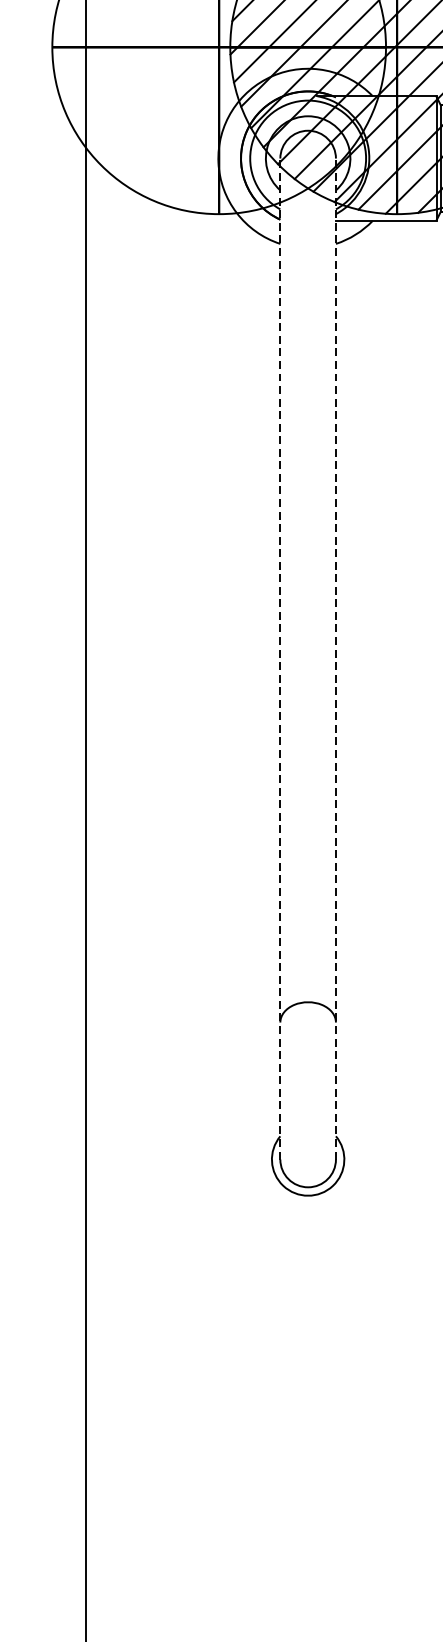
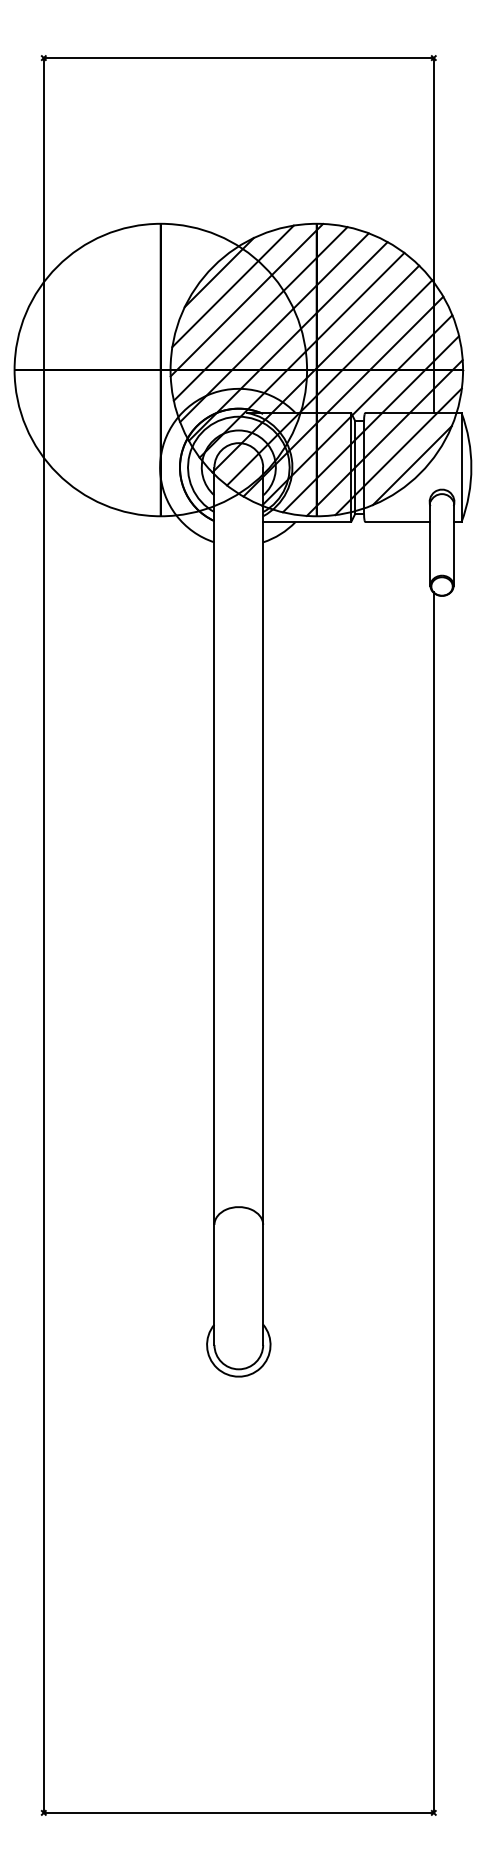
line: (280, 659) -> (214, 906), dashed -> solid
line: (336, 659) -> (263, 906), dashed -> solid

